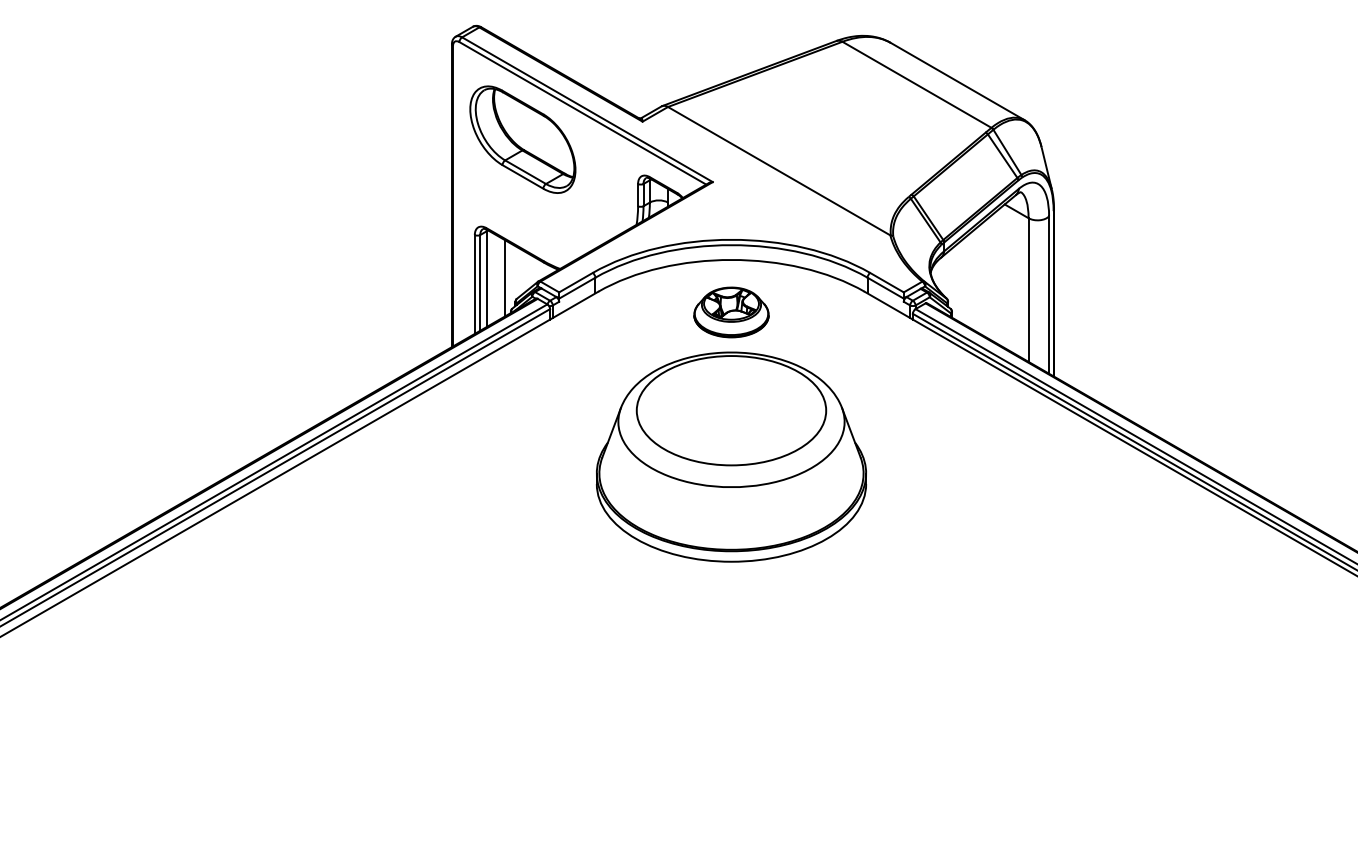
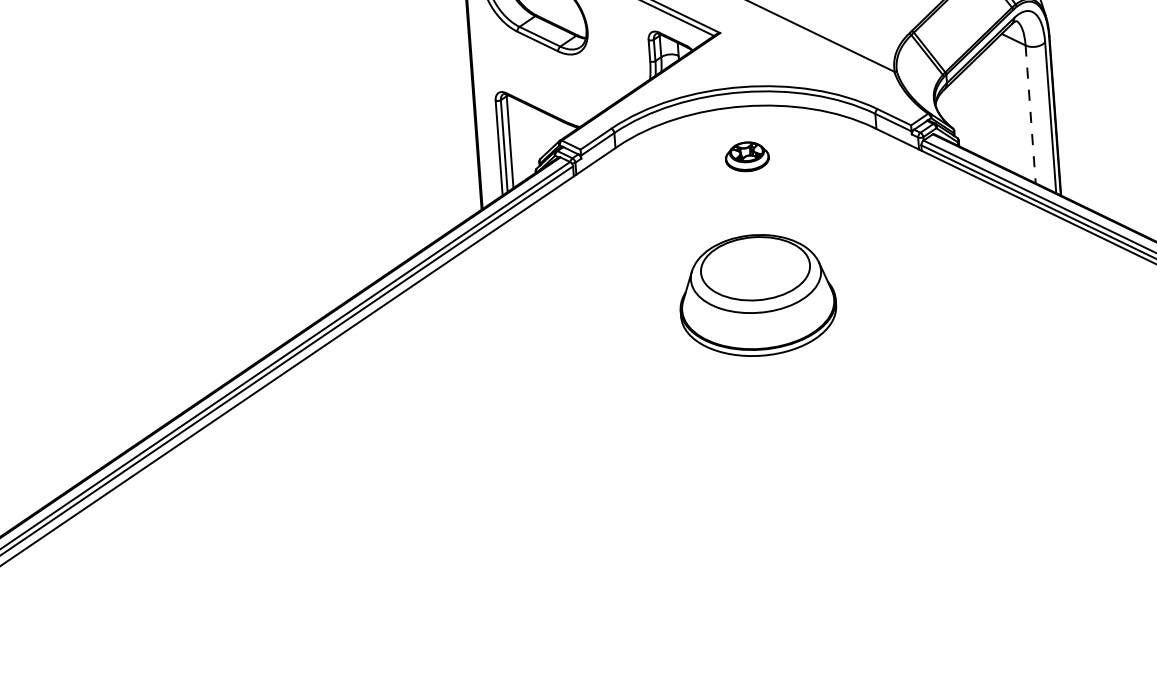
line: (504, 278) -> (527, 140), removed
line: (1028, 290) -> (1030, 114), solid -> dashed
part: (731, 312) -> (747, 156), size x0.6
part: (731, 456) -> (757, 294), size x0.6

